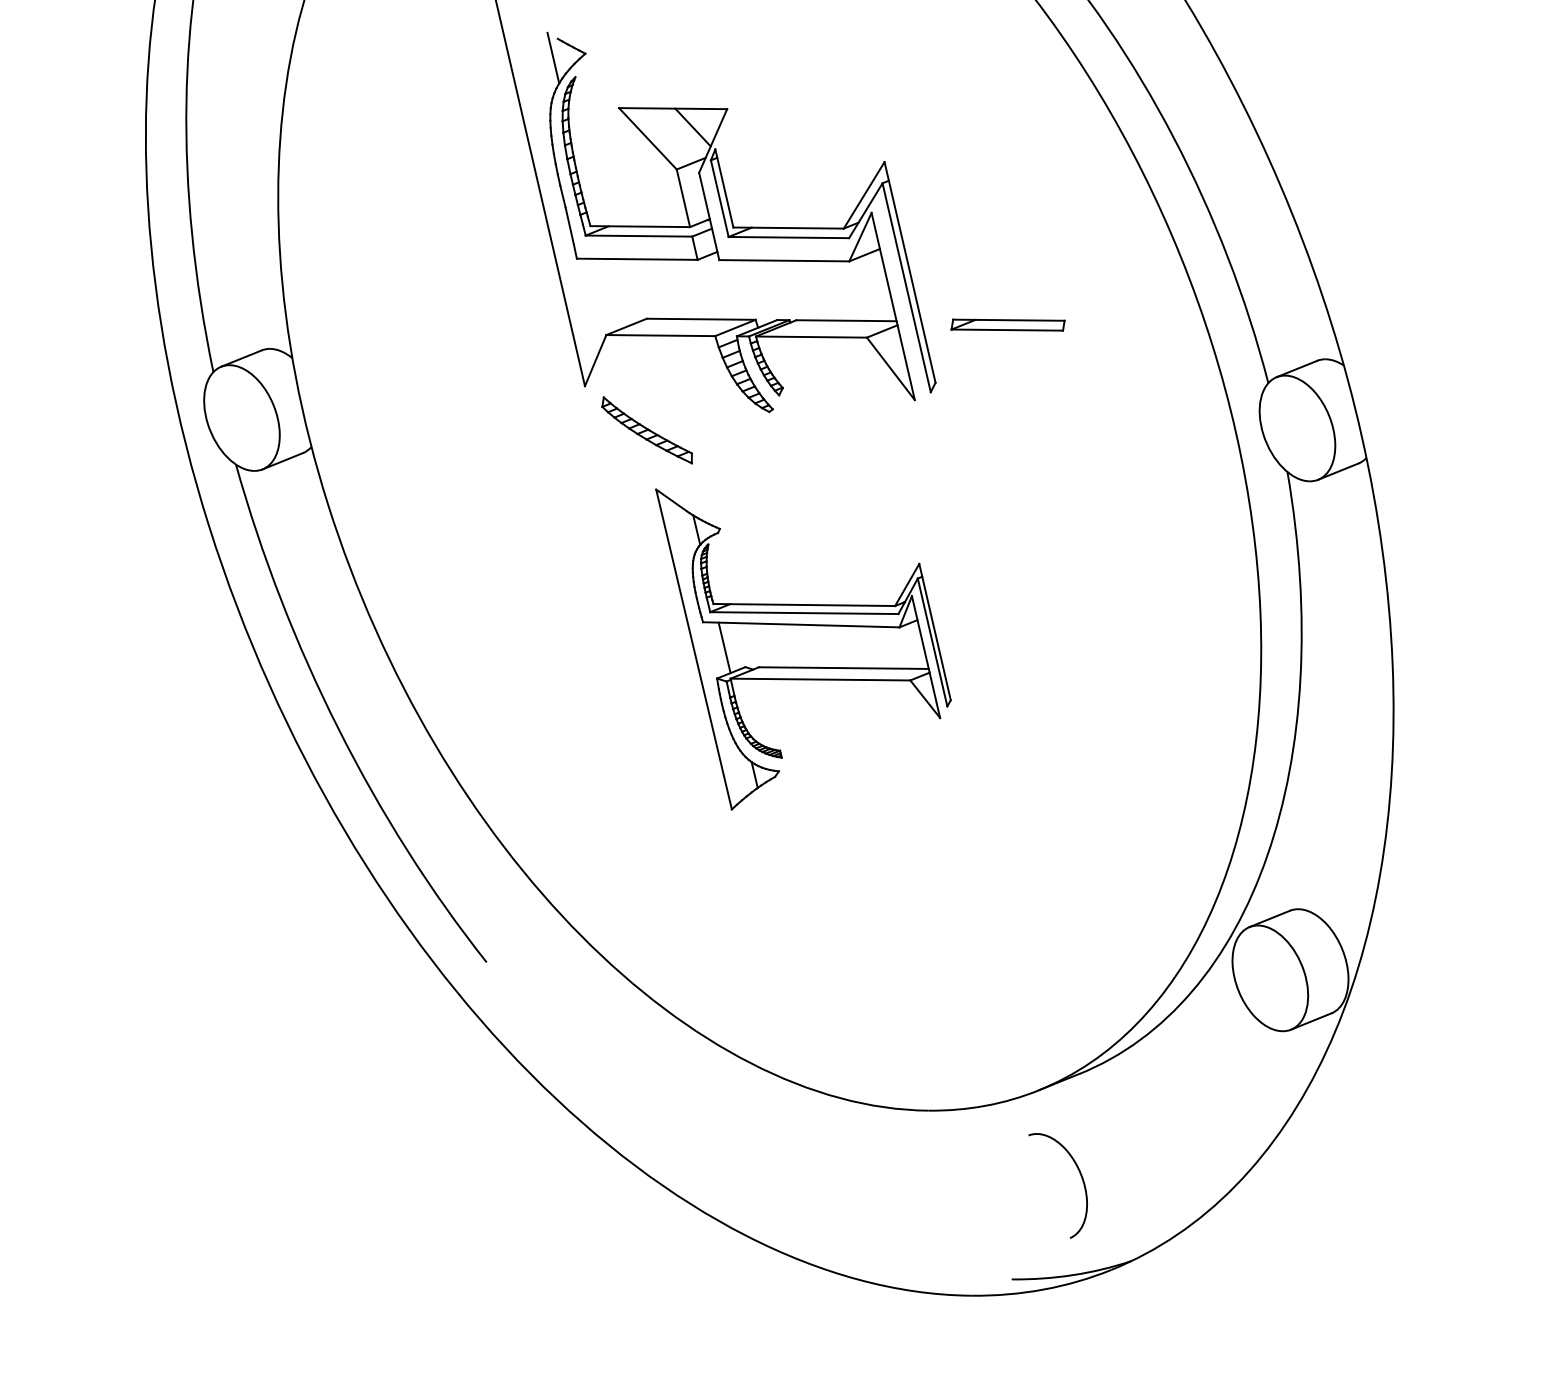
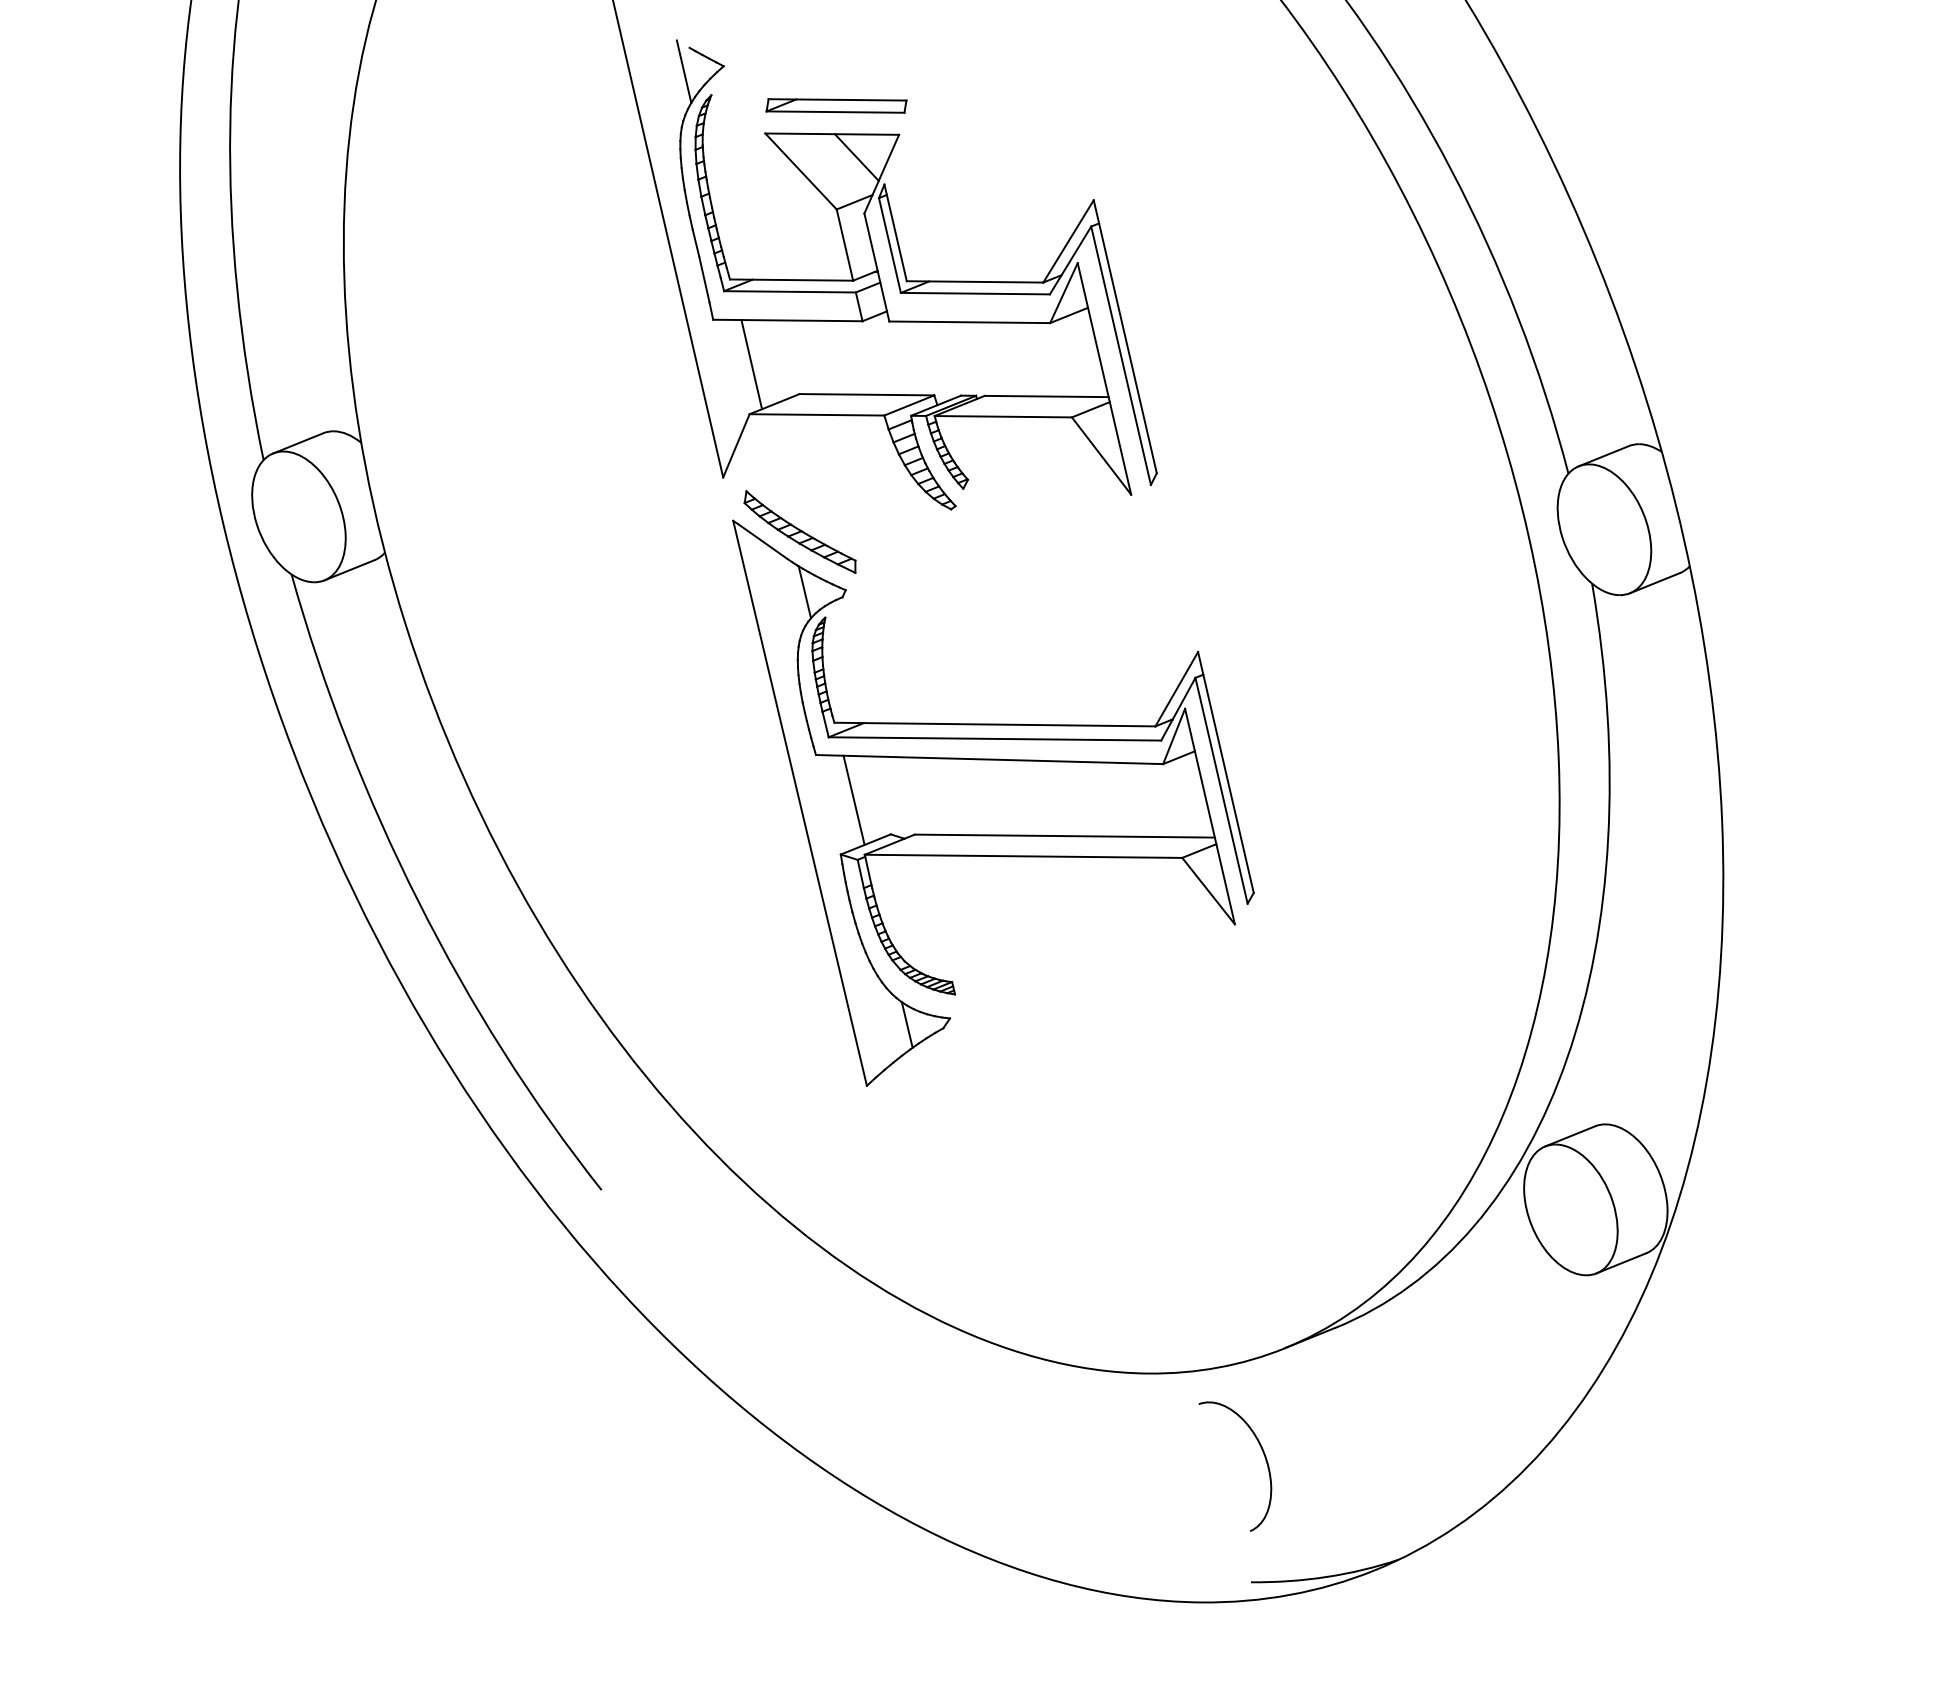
line: (607, 294) -> (751, 364), added
part: (1008, 324) -> (836, 105), moved
part: (803, 648) -> (993, 802), size x1.43
curve: (1081, 1178) -> (1264, 1457), moved

